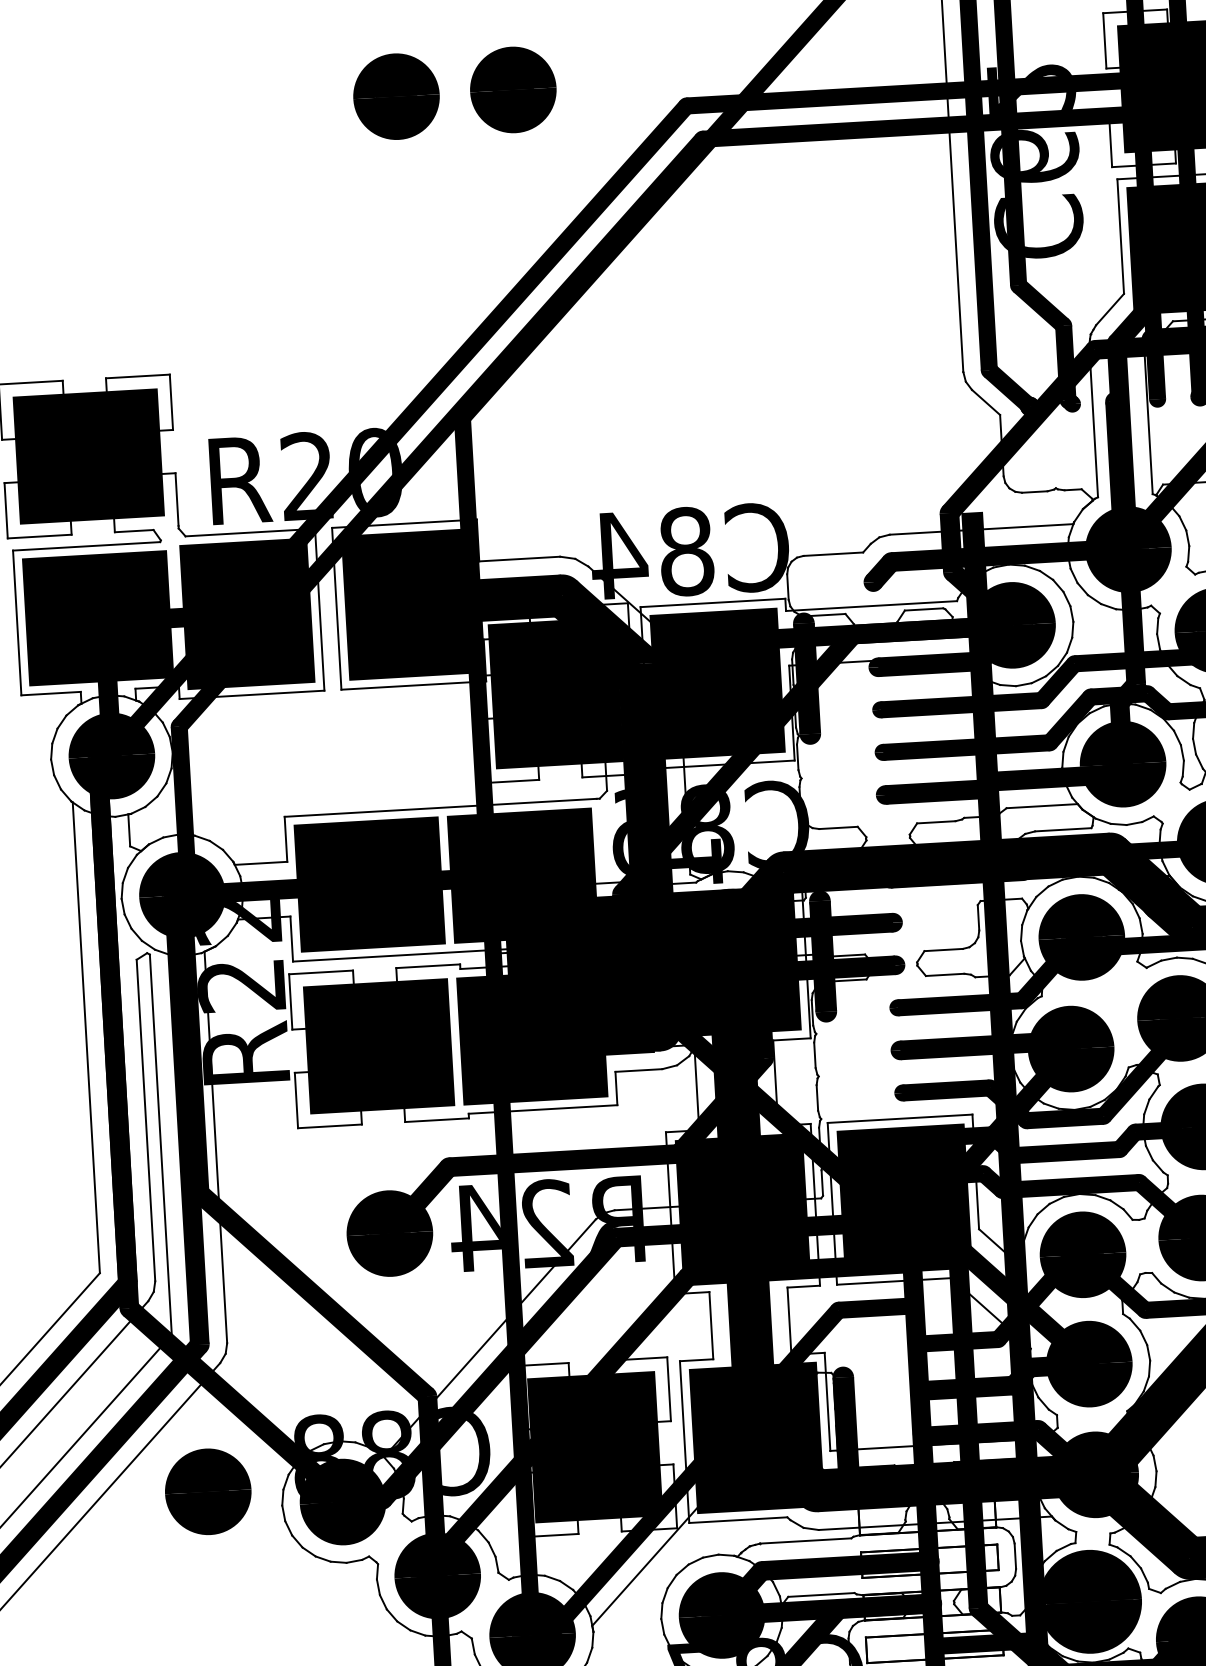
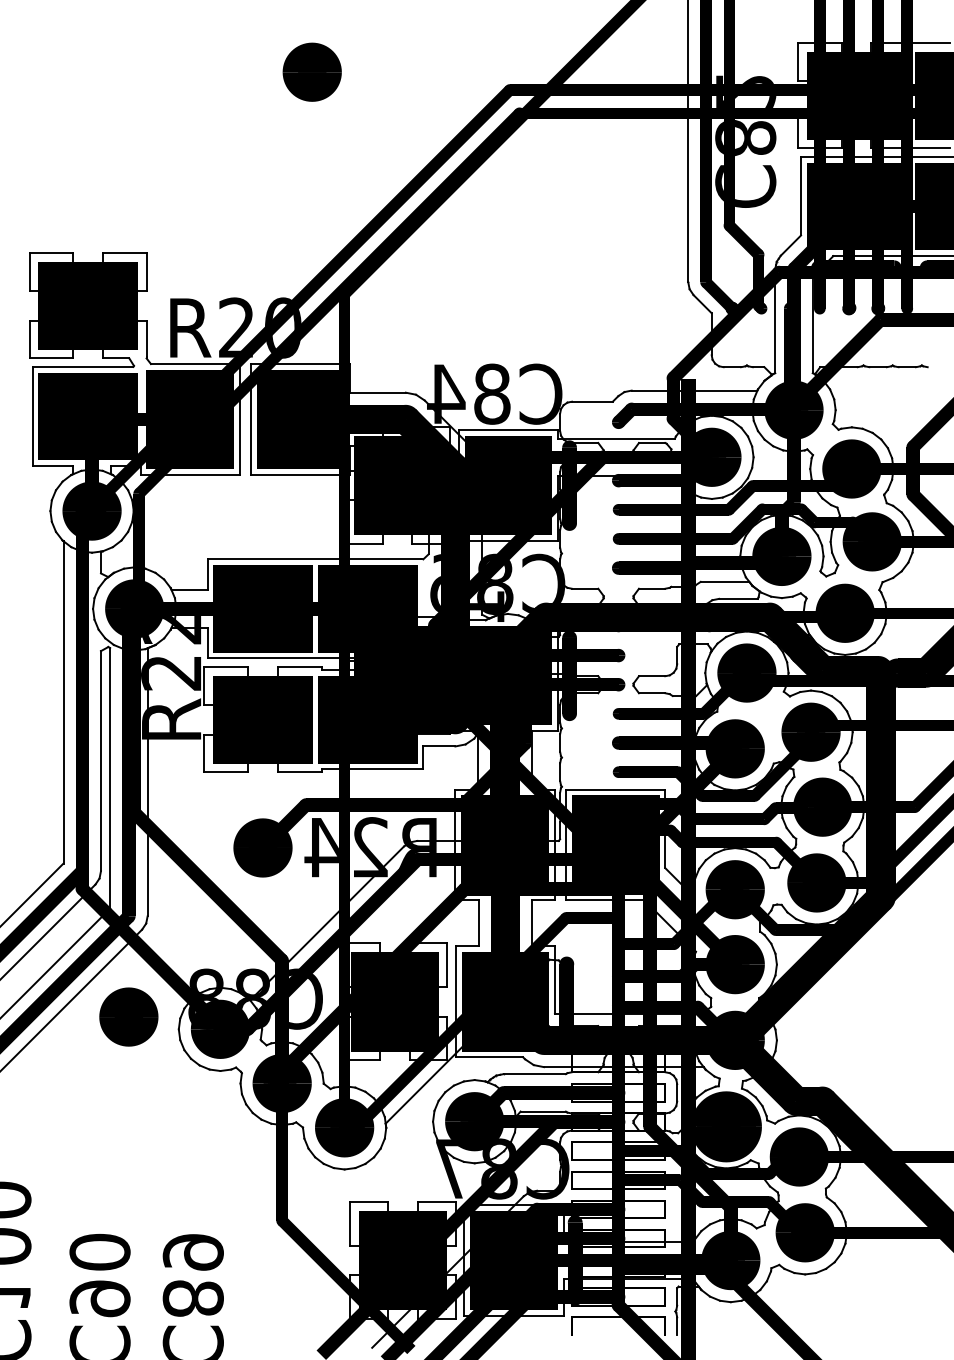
part: (512, 88) -> (391, 71), removed
text: (1034, 155) -> (745, 137), C62 -> C82

